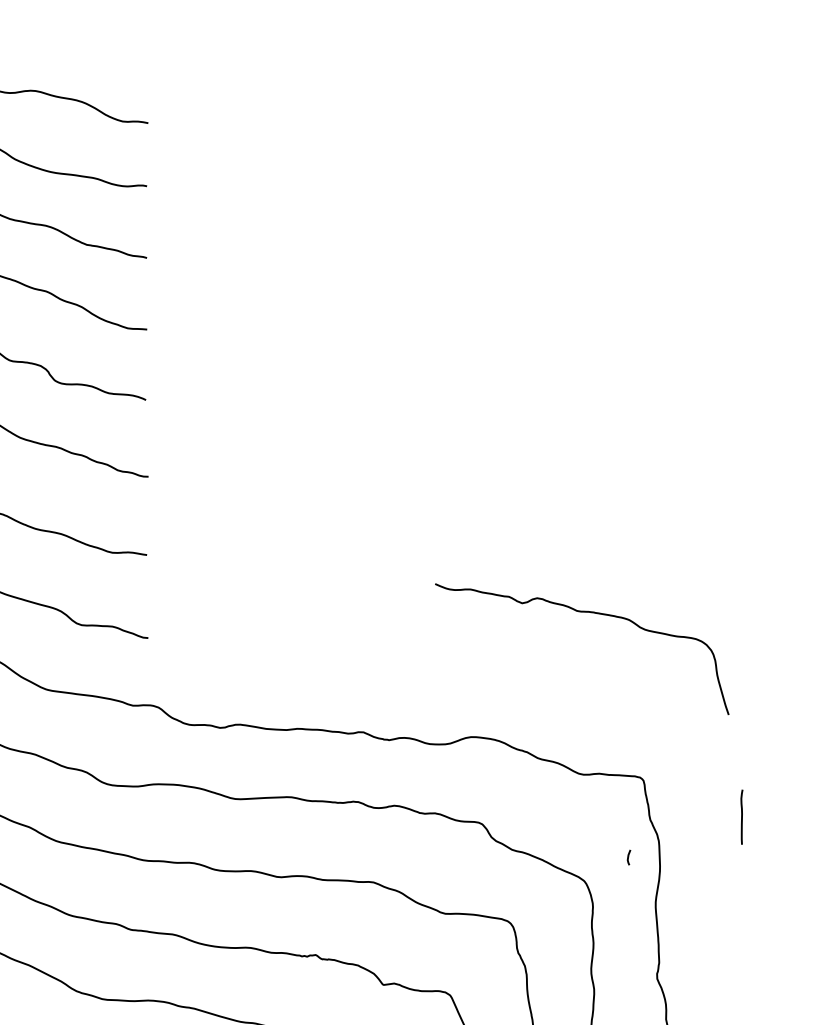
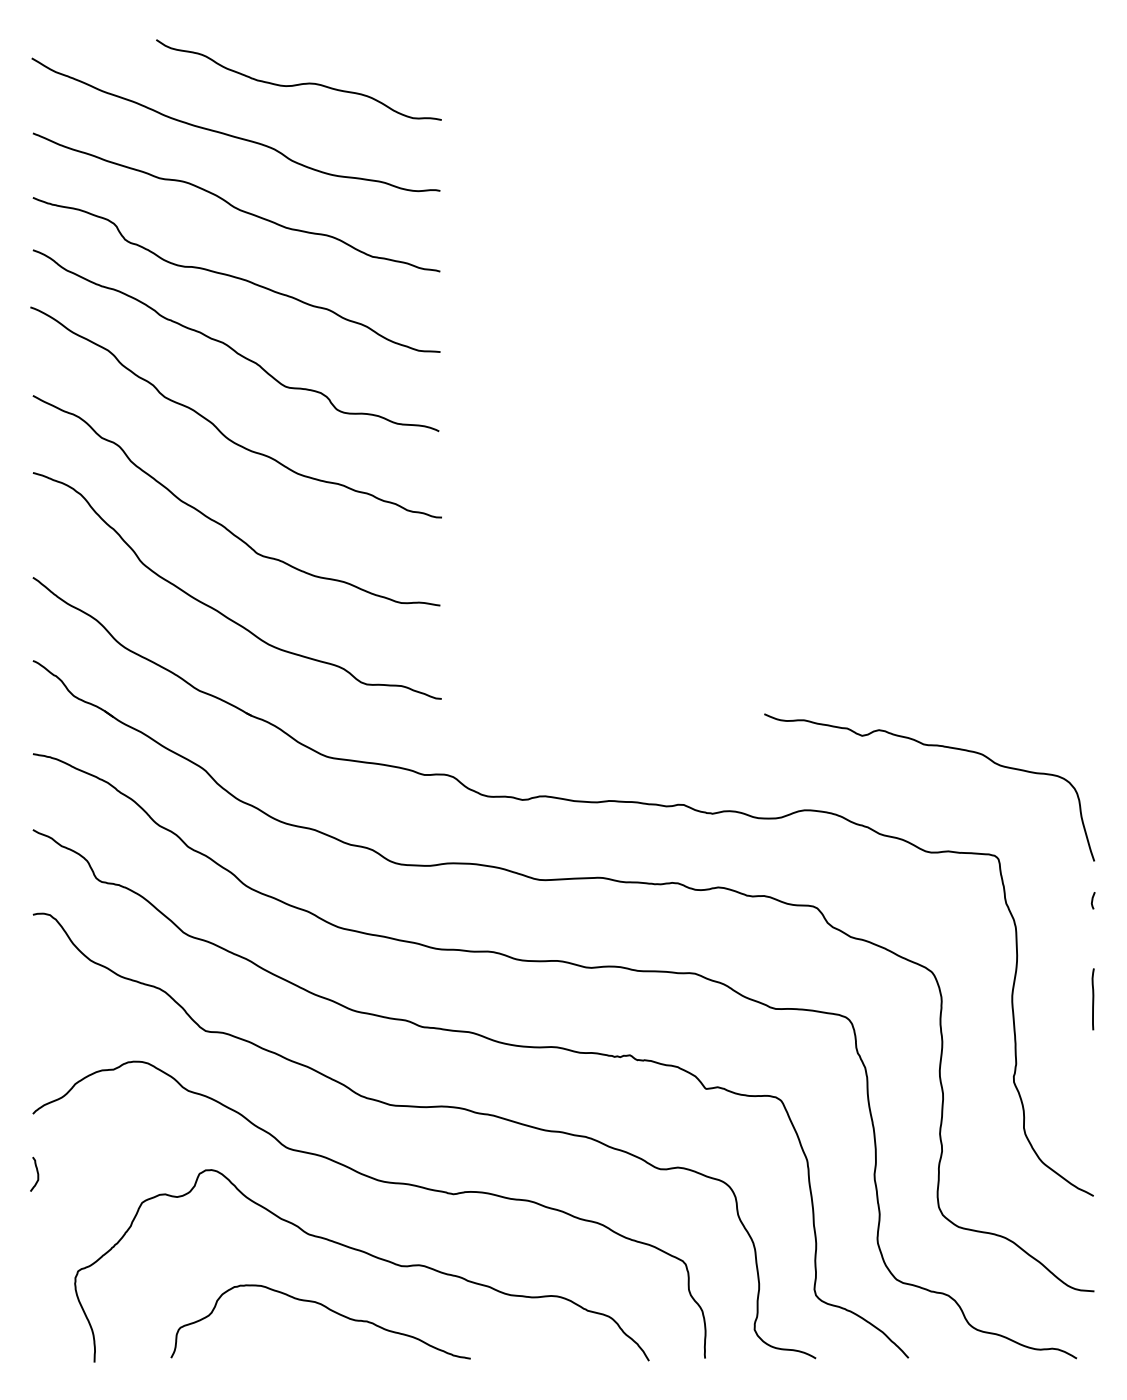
curve: (582, 612) -> (929, 746), moved
line: (741, 817) -> (1092, 999), moved
line: (628, 857) -> (1092, 900), moved

